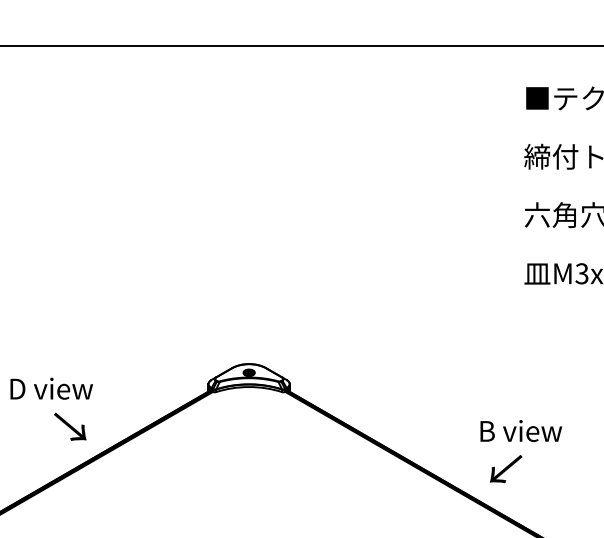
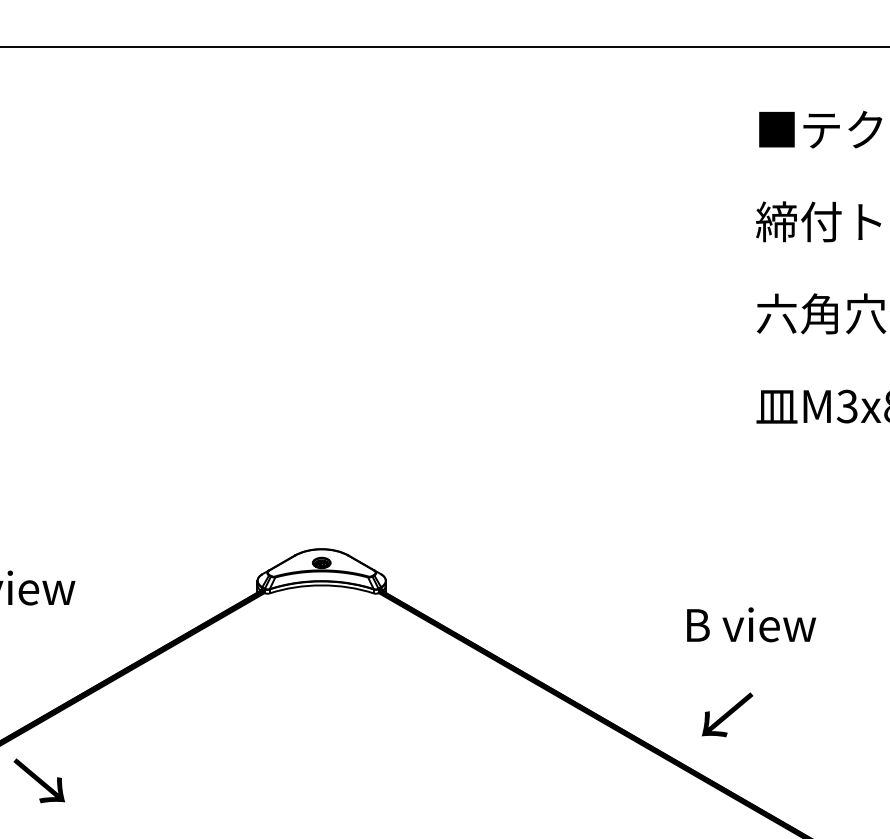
text: (70, 426) -> (39, 780), moved
text: (521, 430) -> (751, 624), moved

